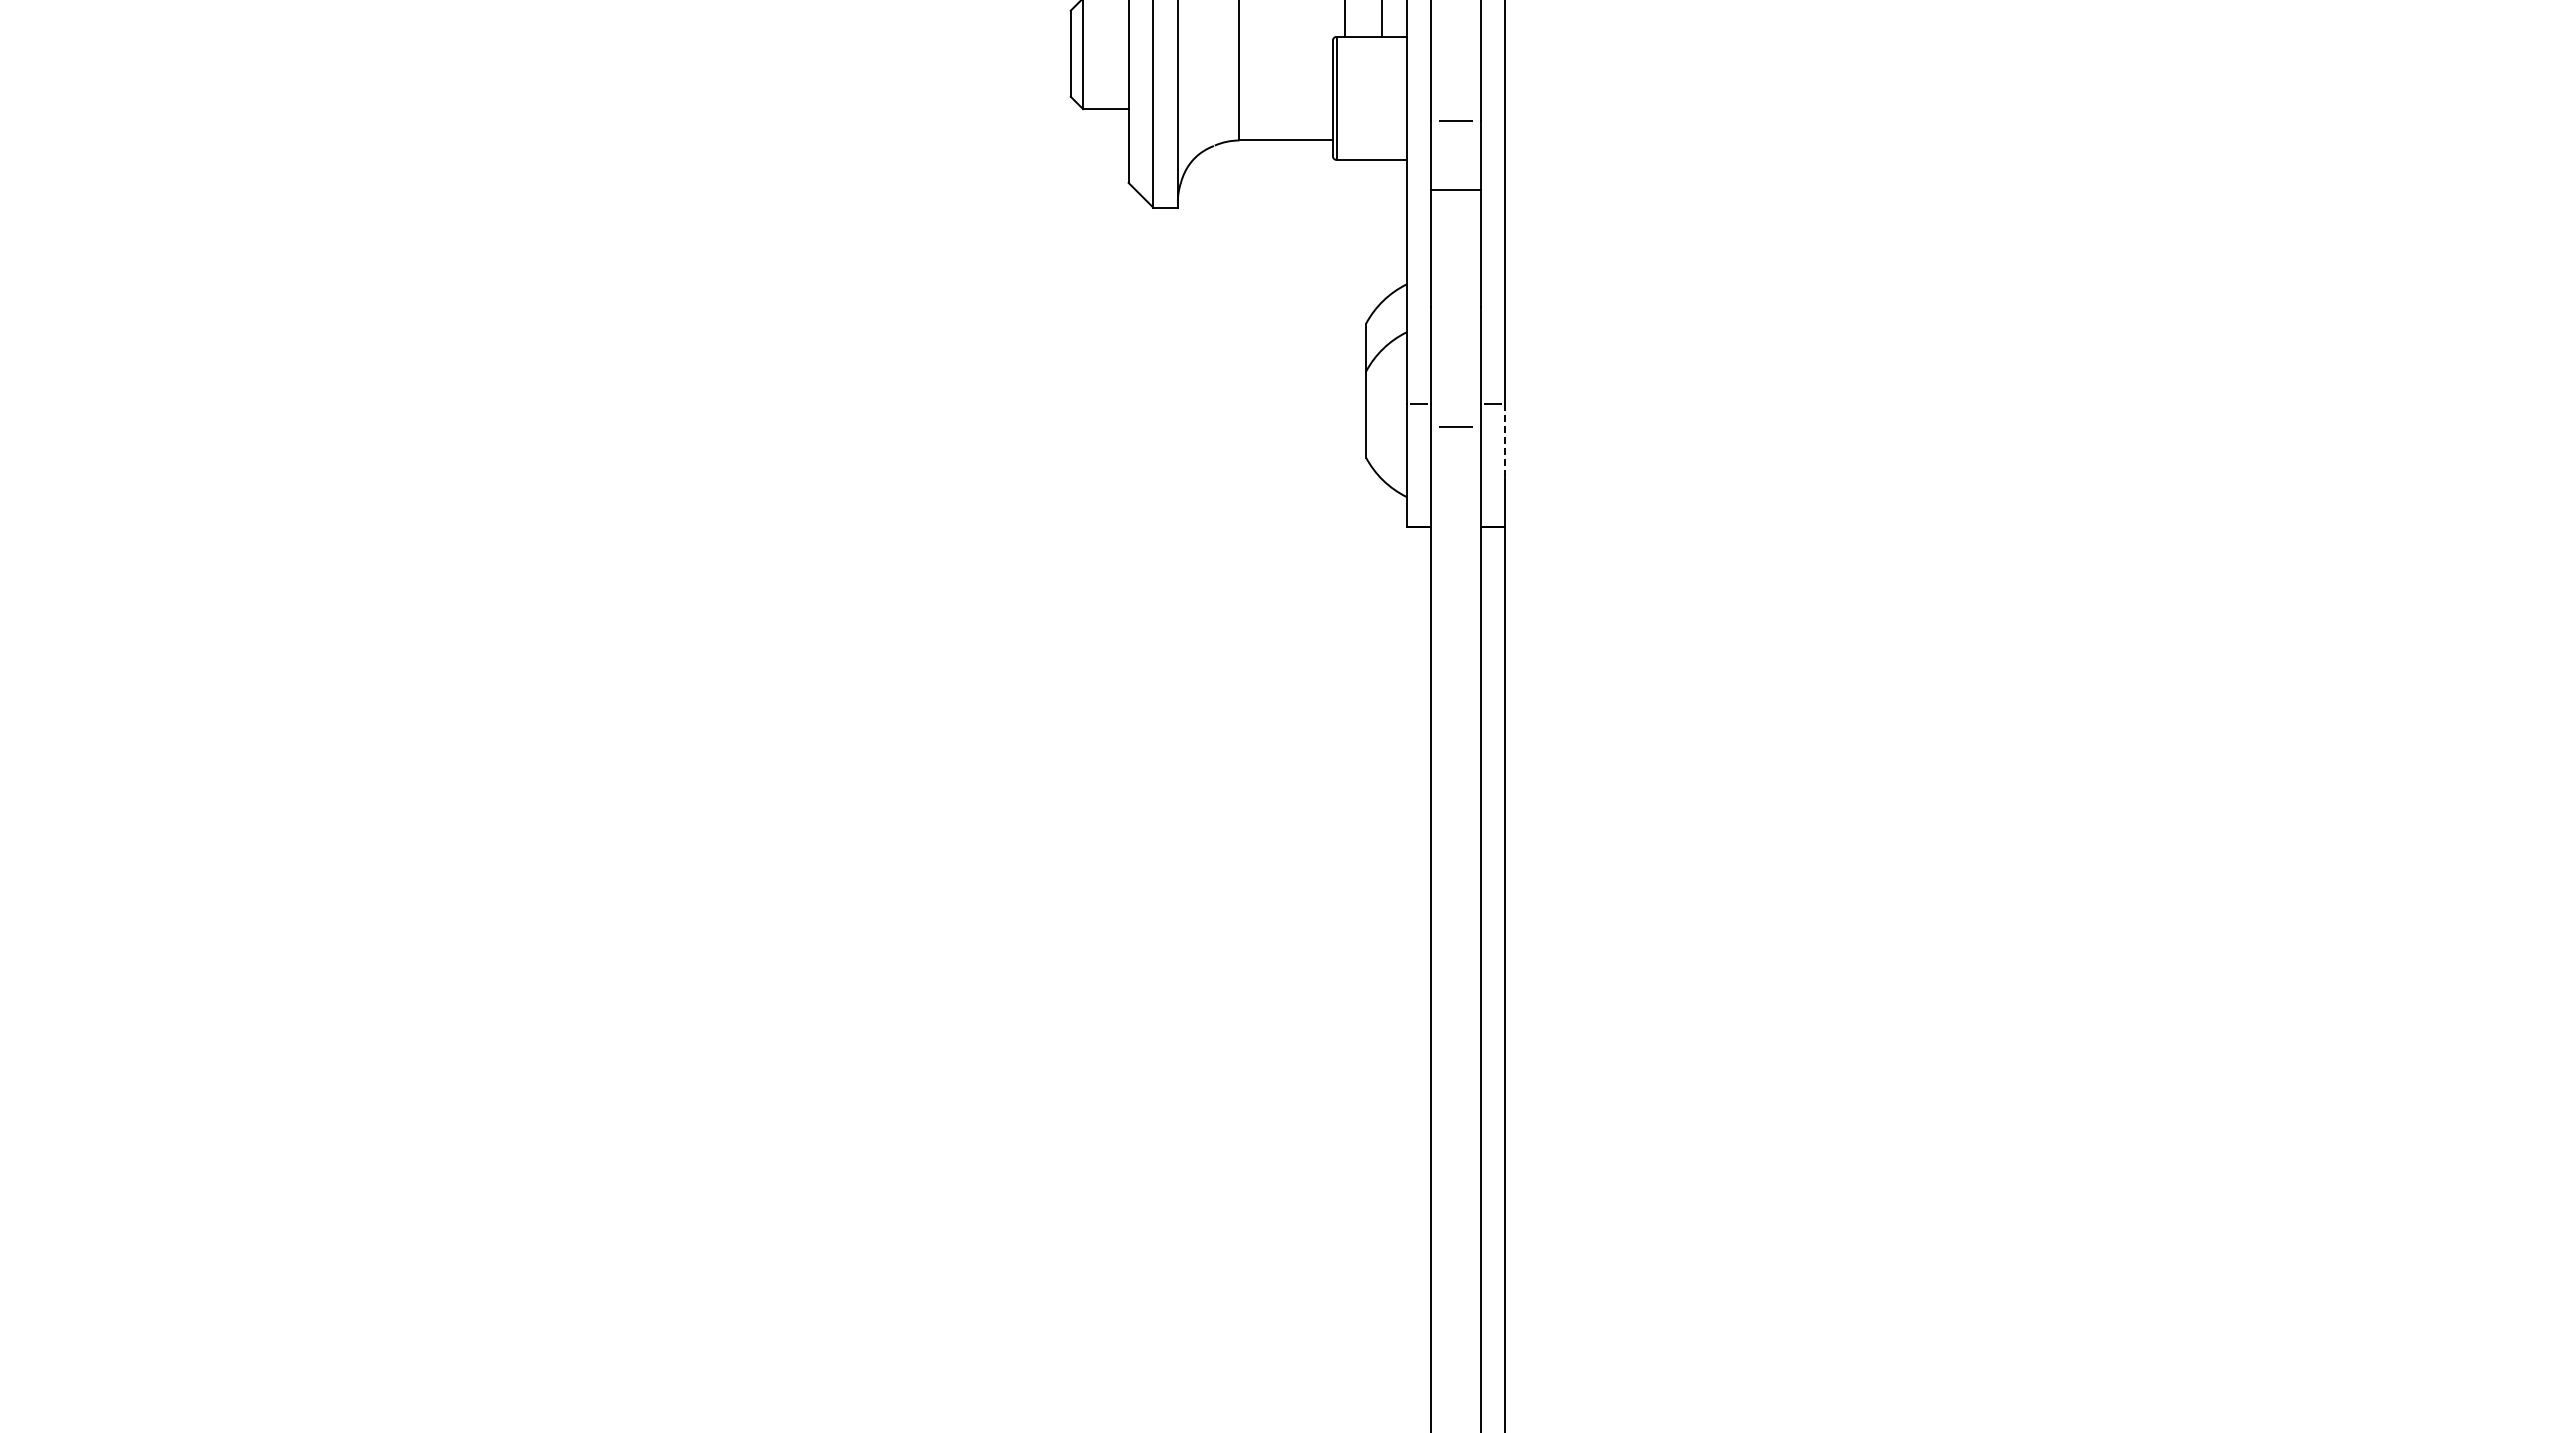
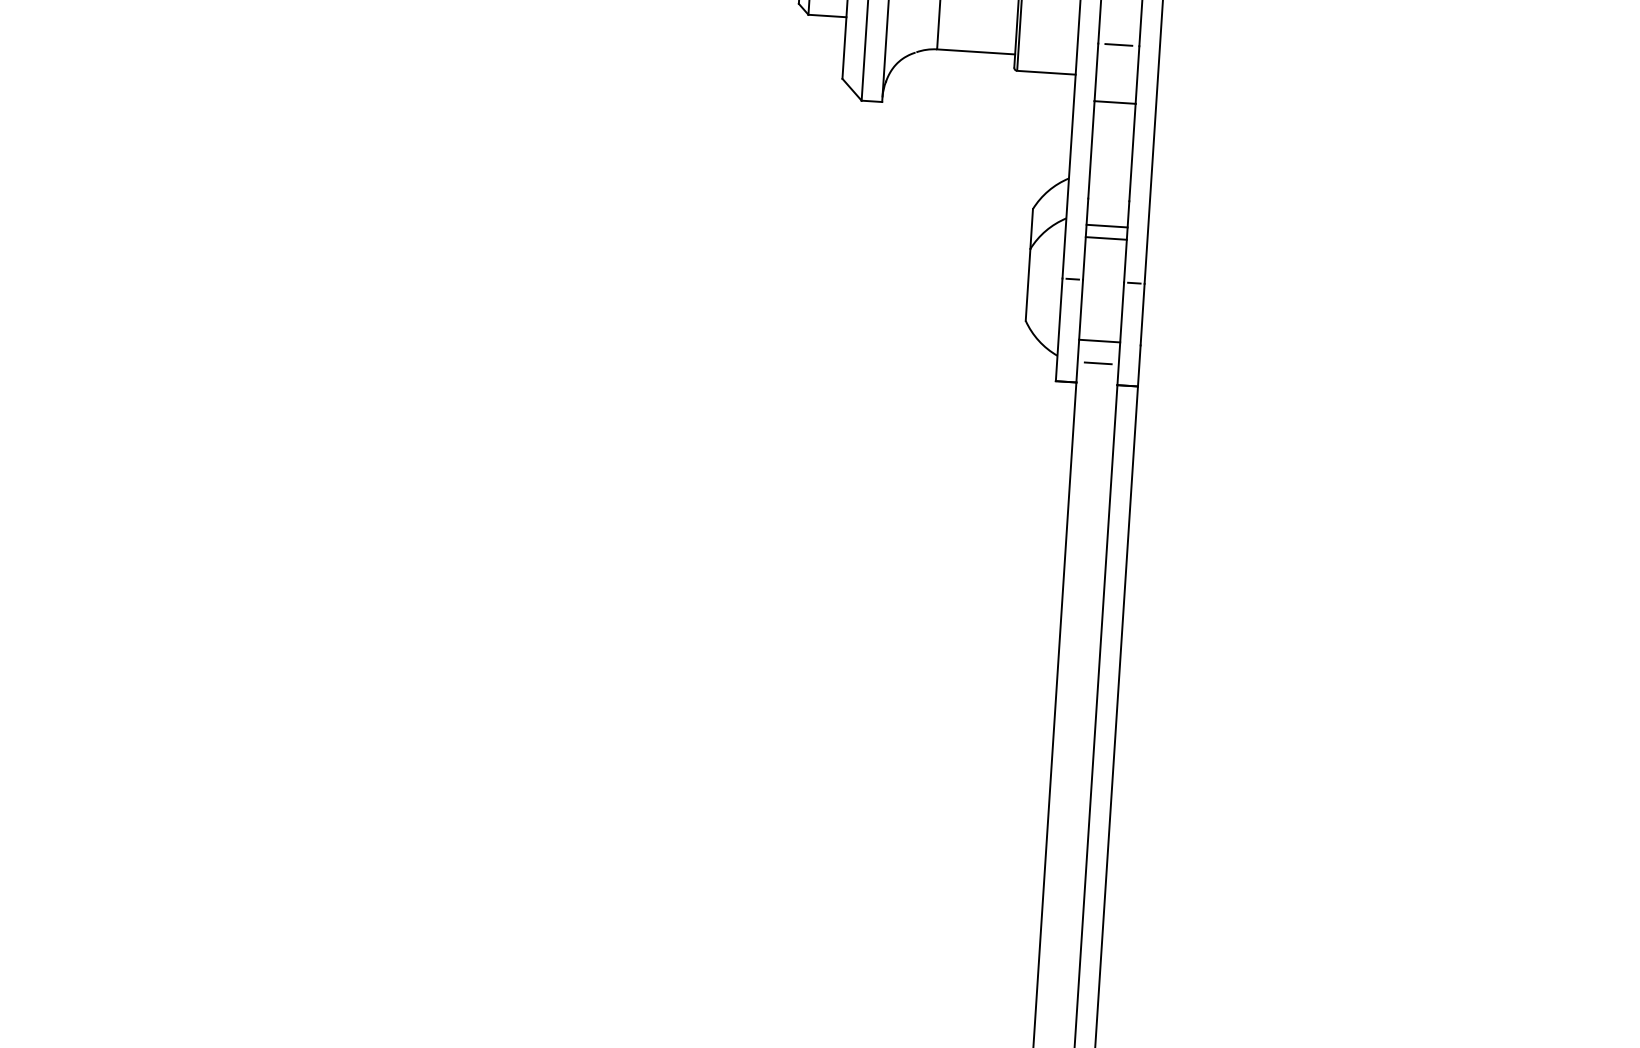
line: (1455, 338) -> (1106, 226), added
line: (1455, 353) -> (1105, 238), added
line: (1455, 426) -> (1097, 363), moved
line: (1505, 441) -> (1142, 314), dashed -> solid
line: (1455, 476) -> (1099, 341), added

